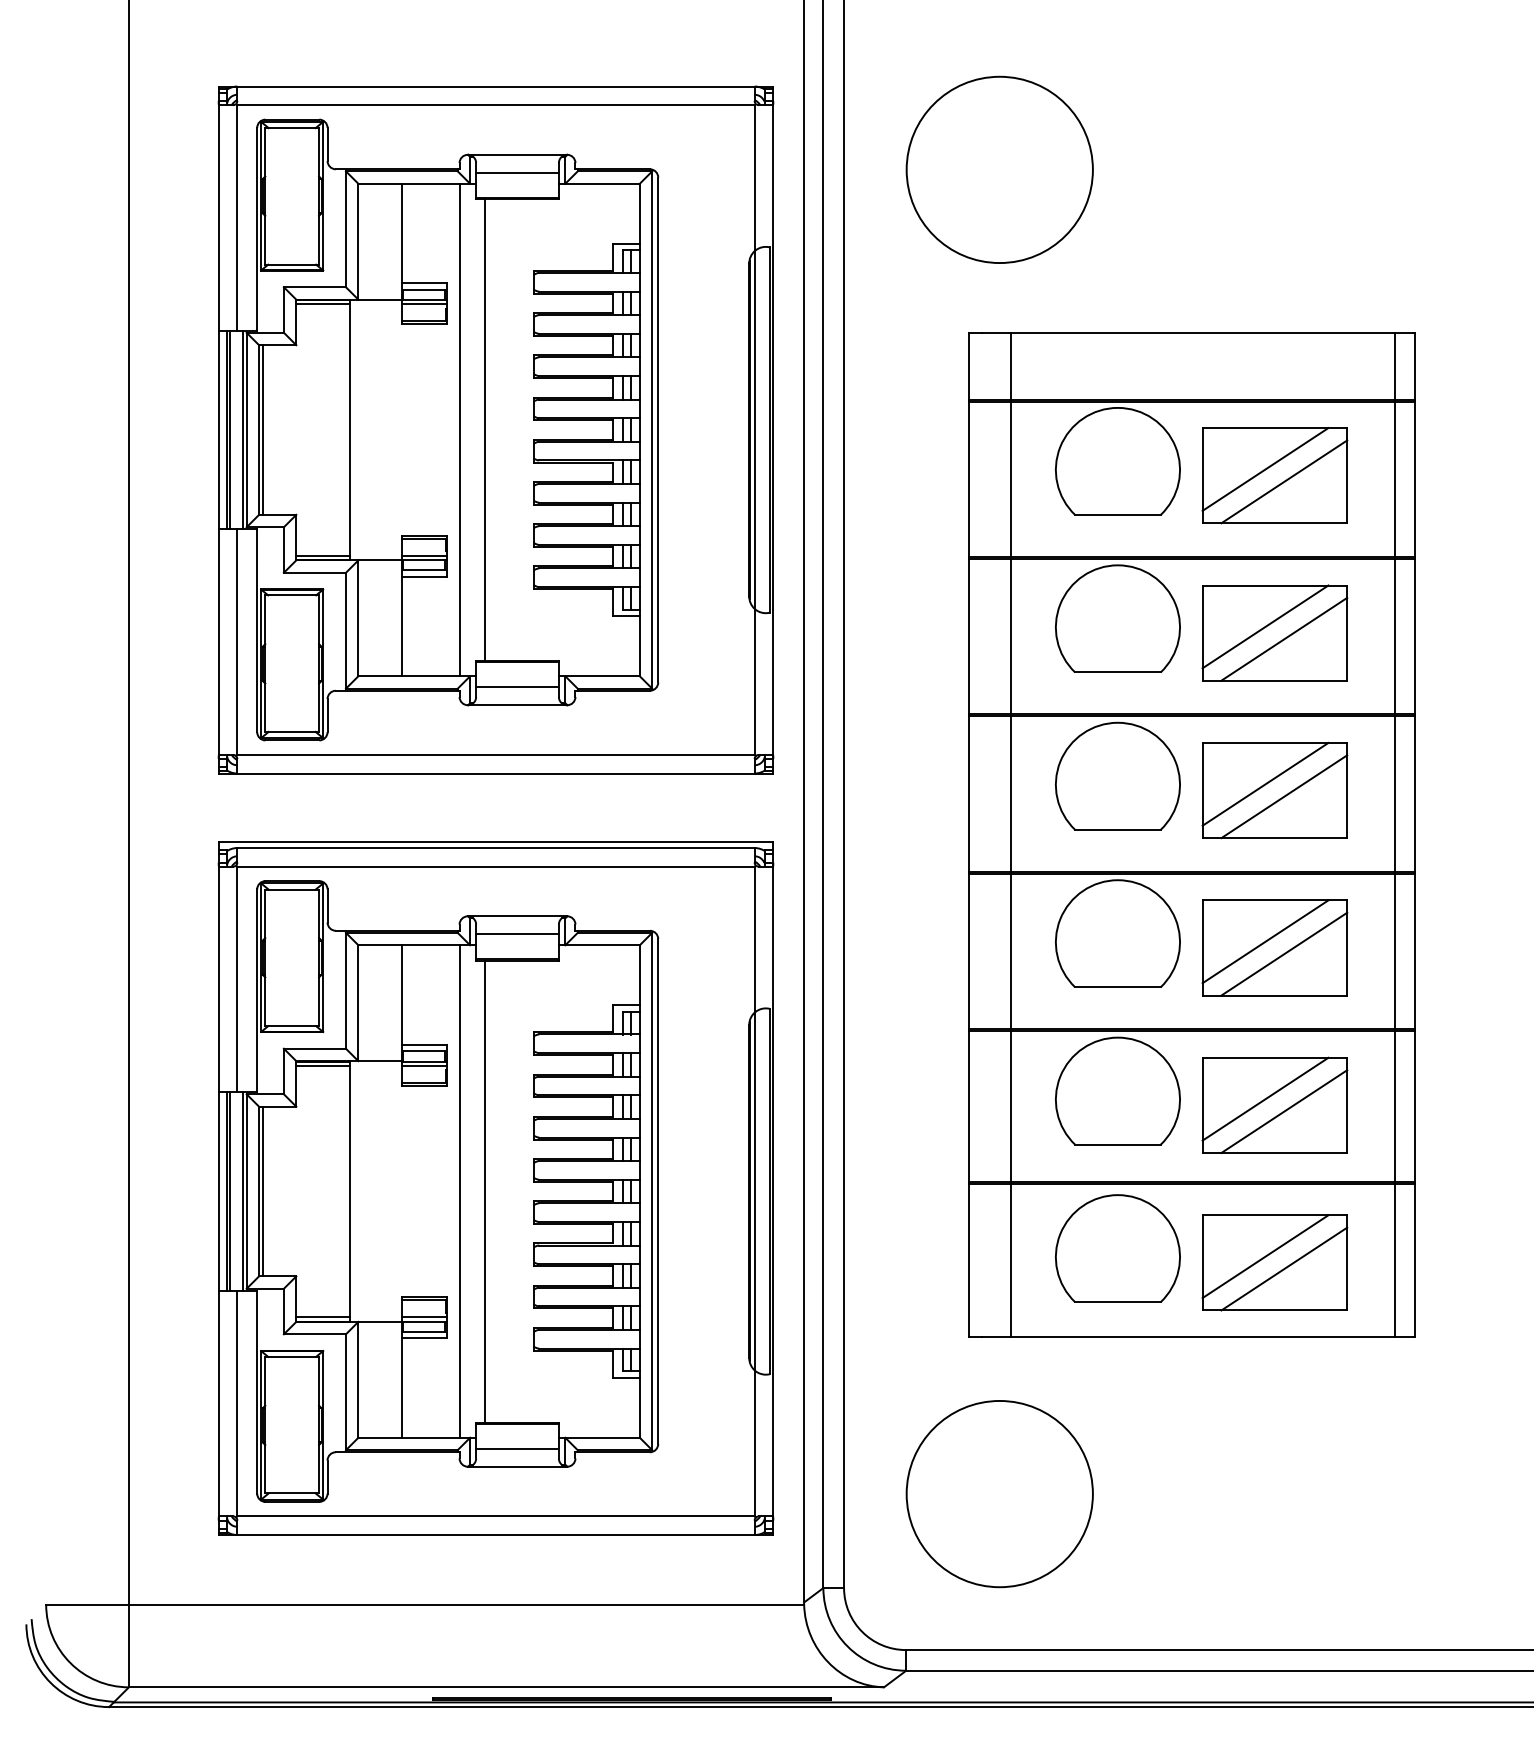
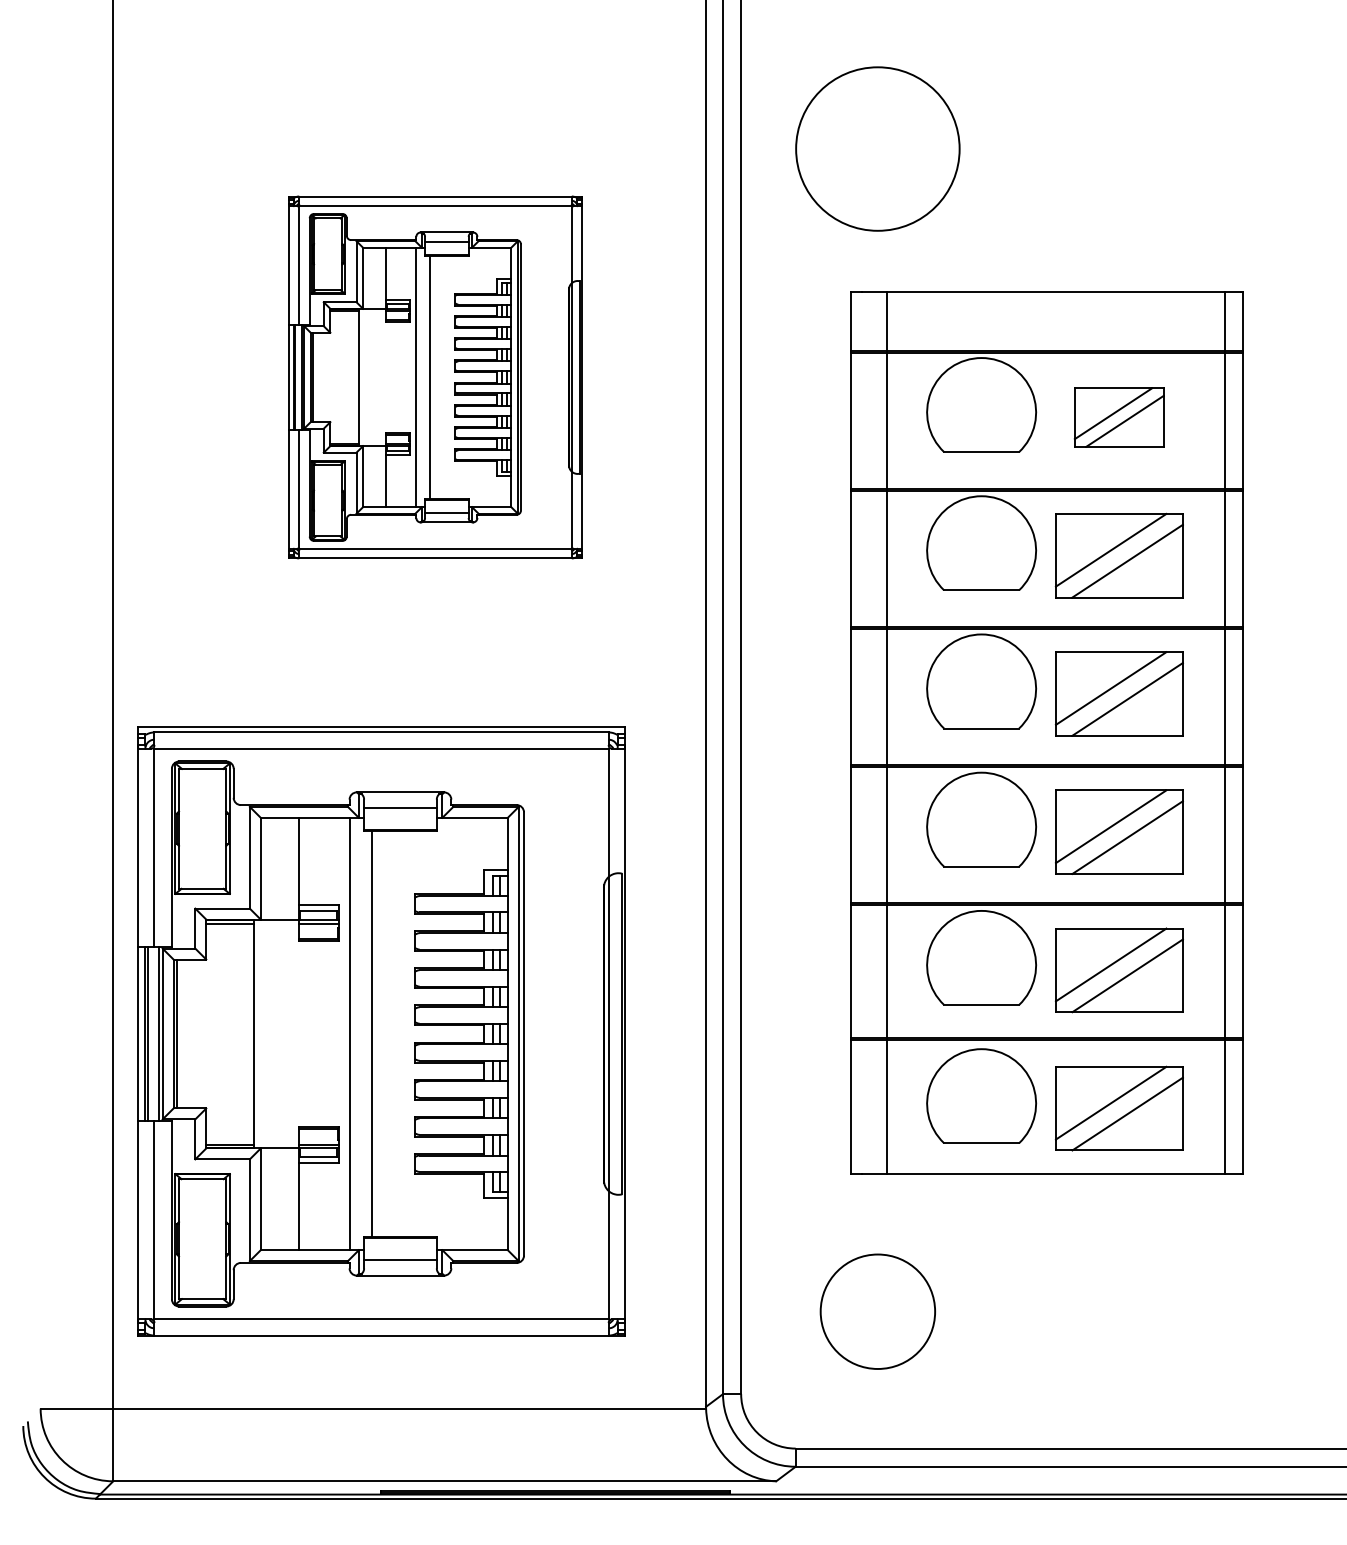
part: (495, 430) -> (435, 377), size x0.6
part: (1273, 475) -> (1118, 417), size x0.7
part: (495, 1188) -> (381, 1031), moved
circle: (999, 1493) -> (877, 1311), size x0.7

